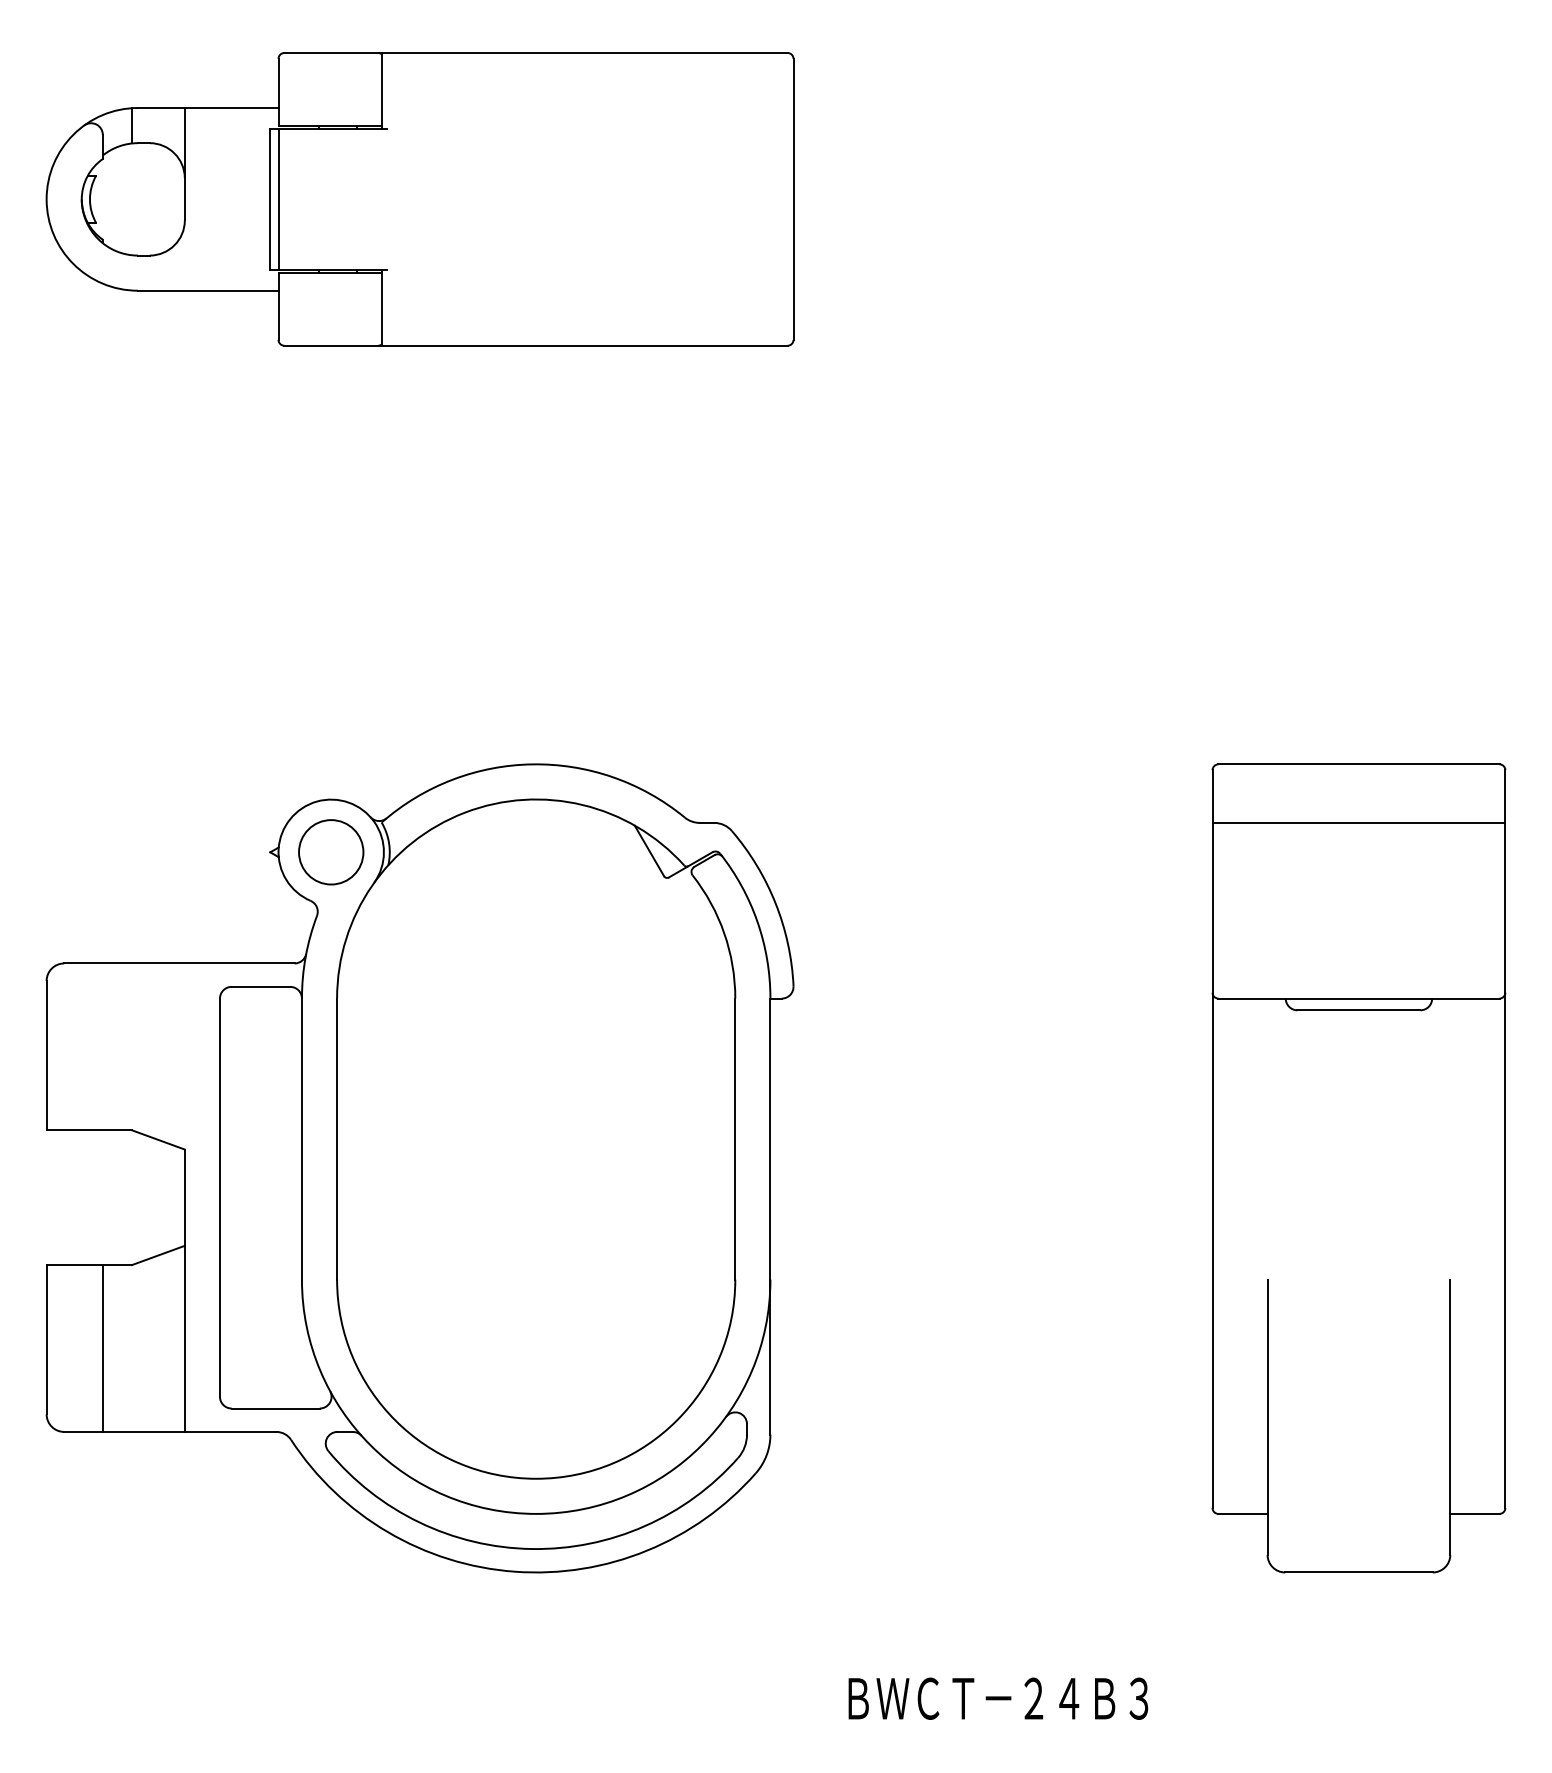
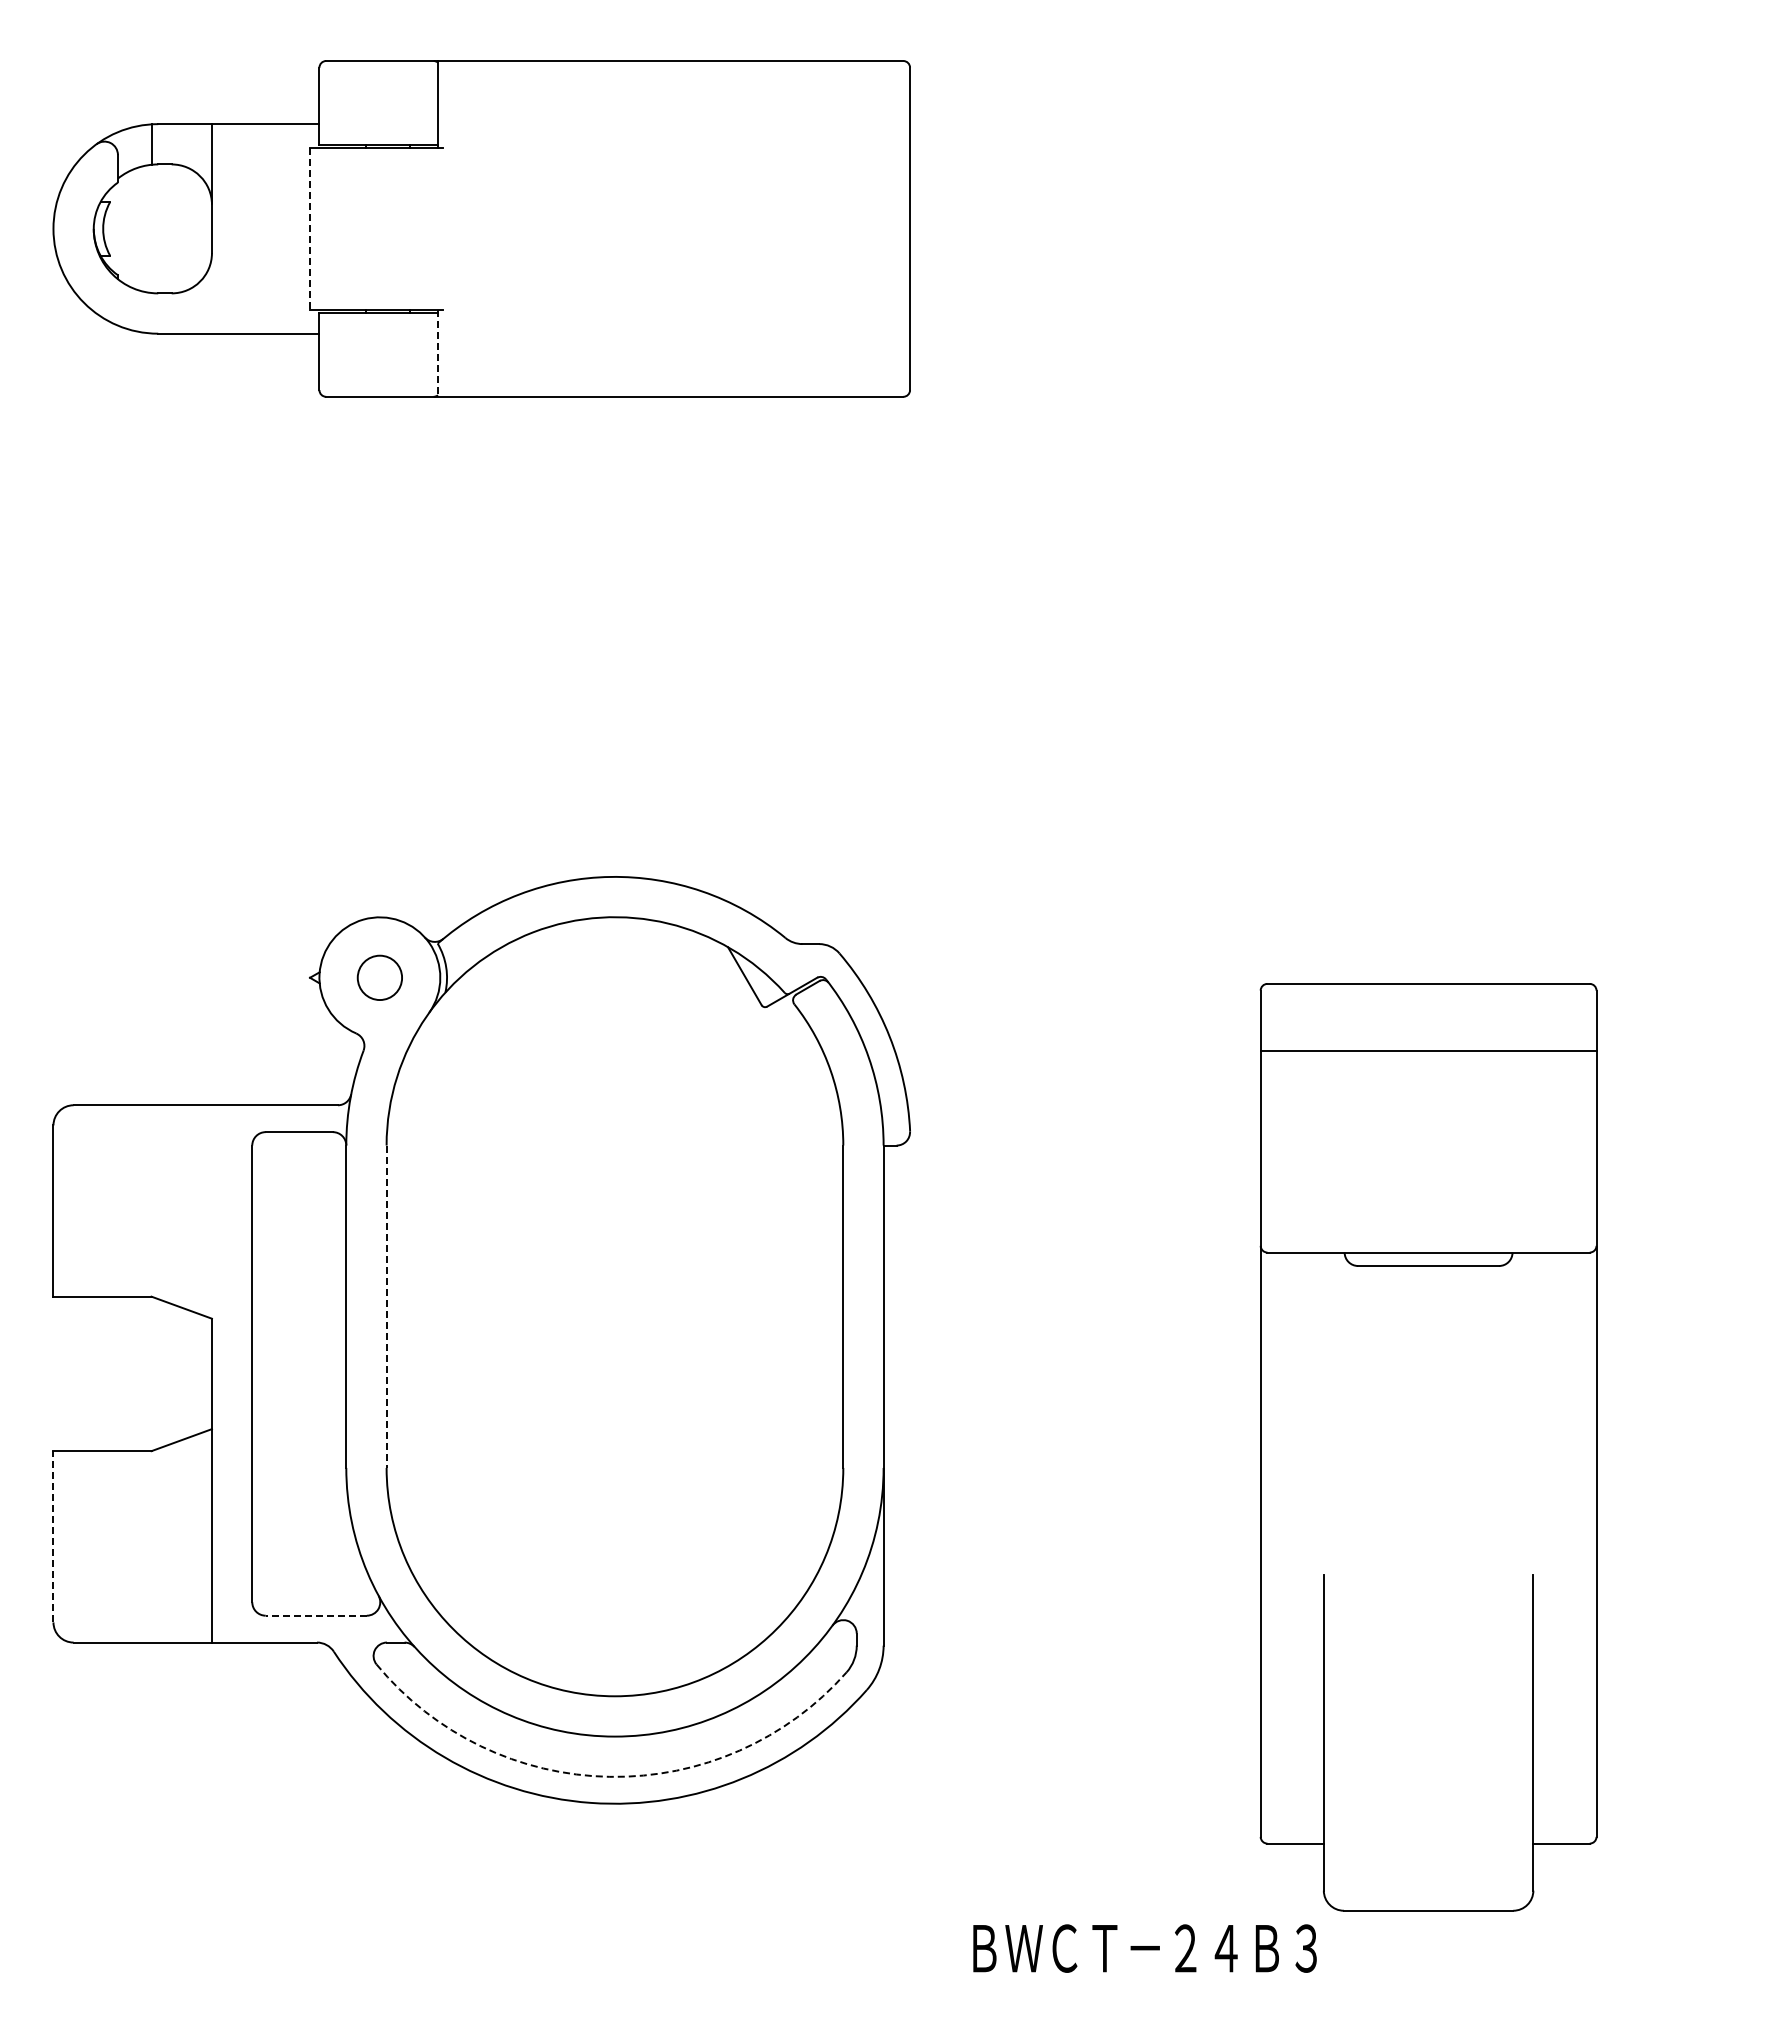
line: (270, 199) -> (310, 228), solid -> dashed
line: (278, 199) -> (319, 228), removed
line: (381, 307) -> (437, 353), solid -> dashed
circle: (330, 852) -> (379, 977), size x0.6
line: (336, 1139) -> (386, 1307), solid -> dashed
part: (1358, 1168) -> (1428, 1447), moved
line: (46, 1339) -> (53, 1536), solid -> dashed
line: (102, 1348) -> (117, 1546), removed
line: (275, 1408) -> (316, 1615), solid -> dashed
arc: (531, 1548) -> (609, 1776), solid -> dashed

